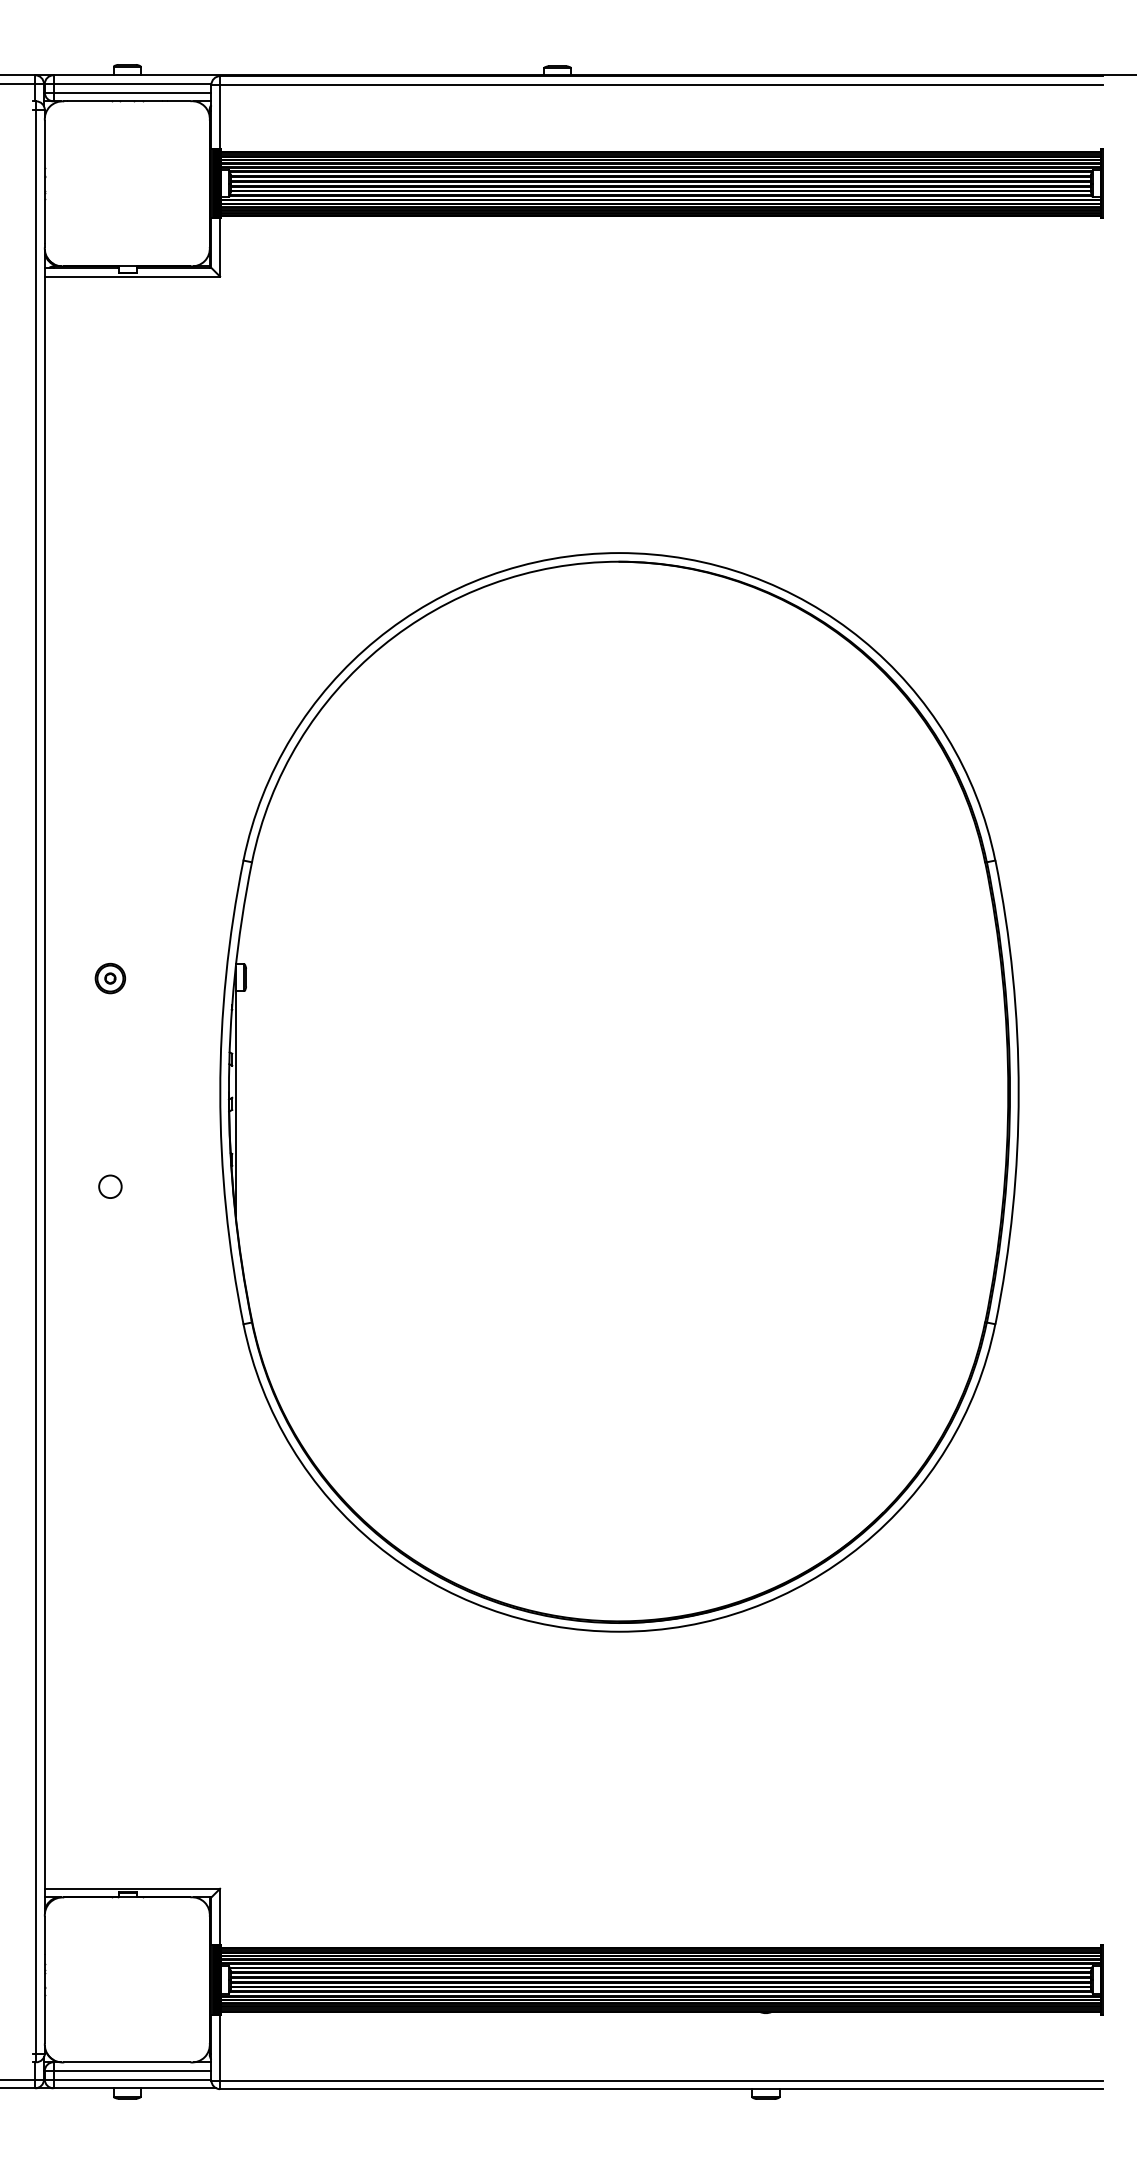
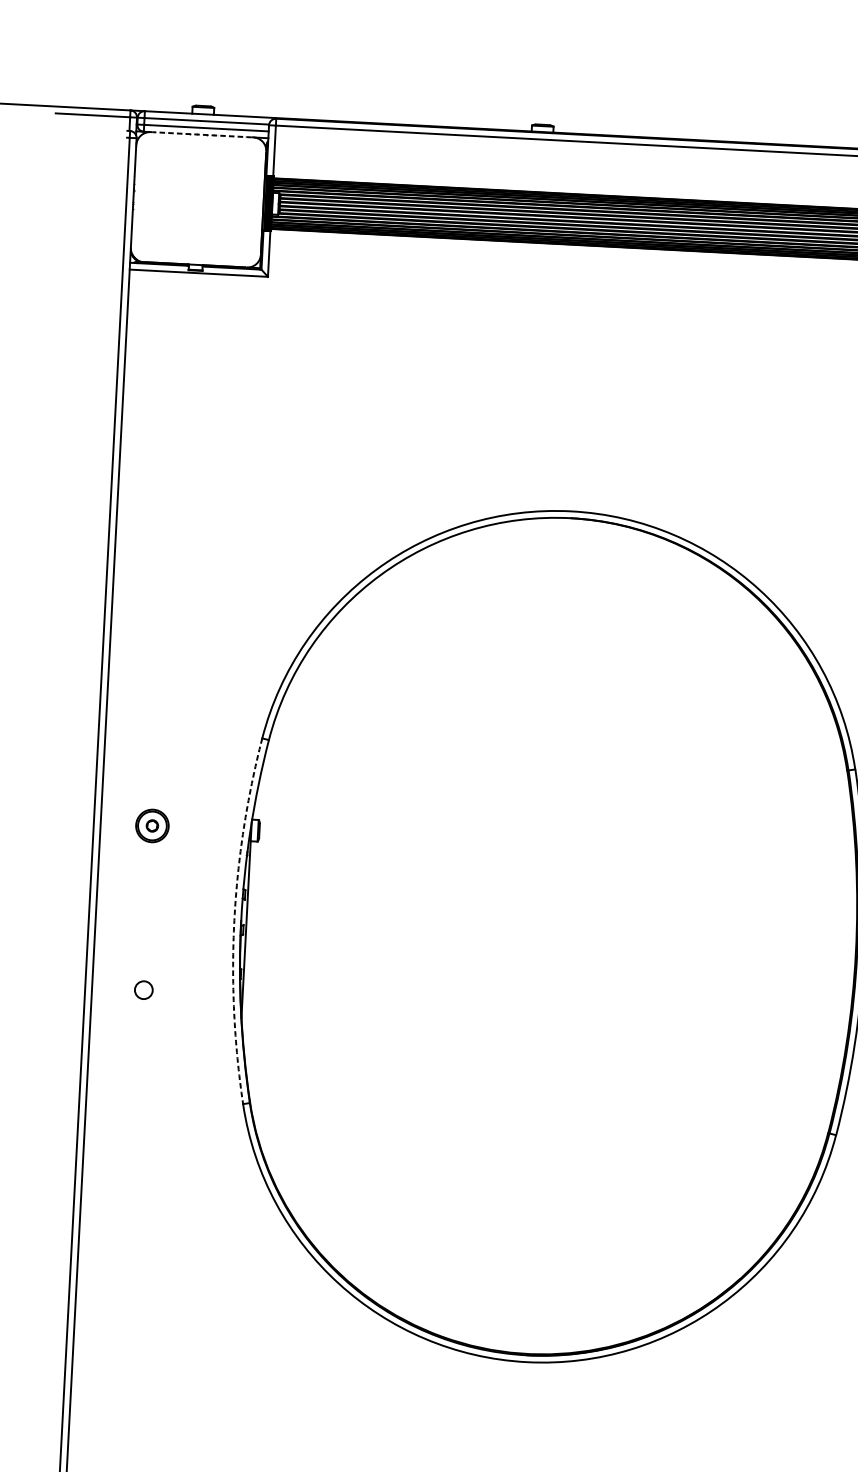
line: (126, 101) -> (201, 134), solid -> dashed
part: (110, 978) -> (152, 825), size x1.4
arc: (220, 1092) -> (234, 920), solid -> dashed

